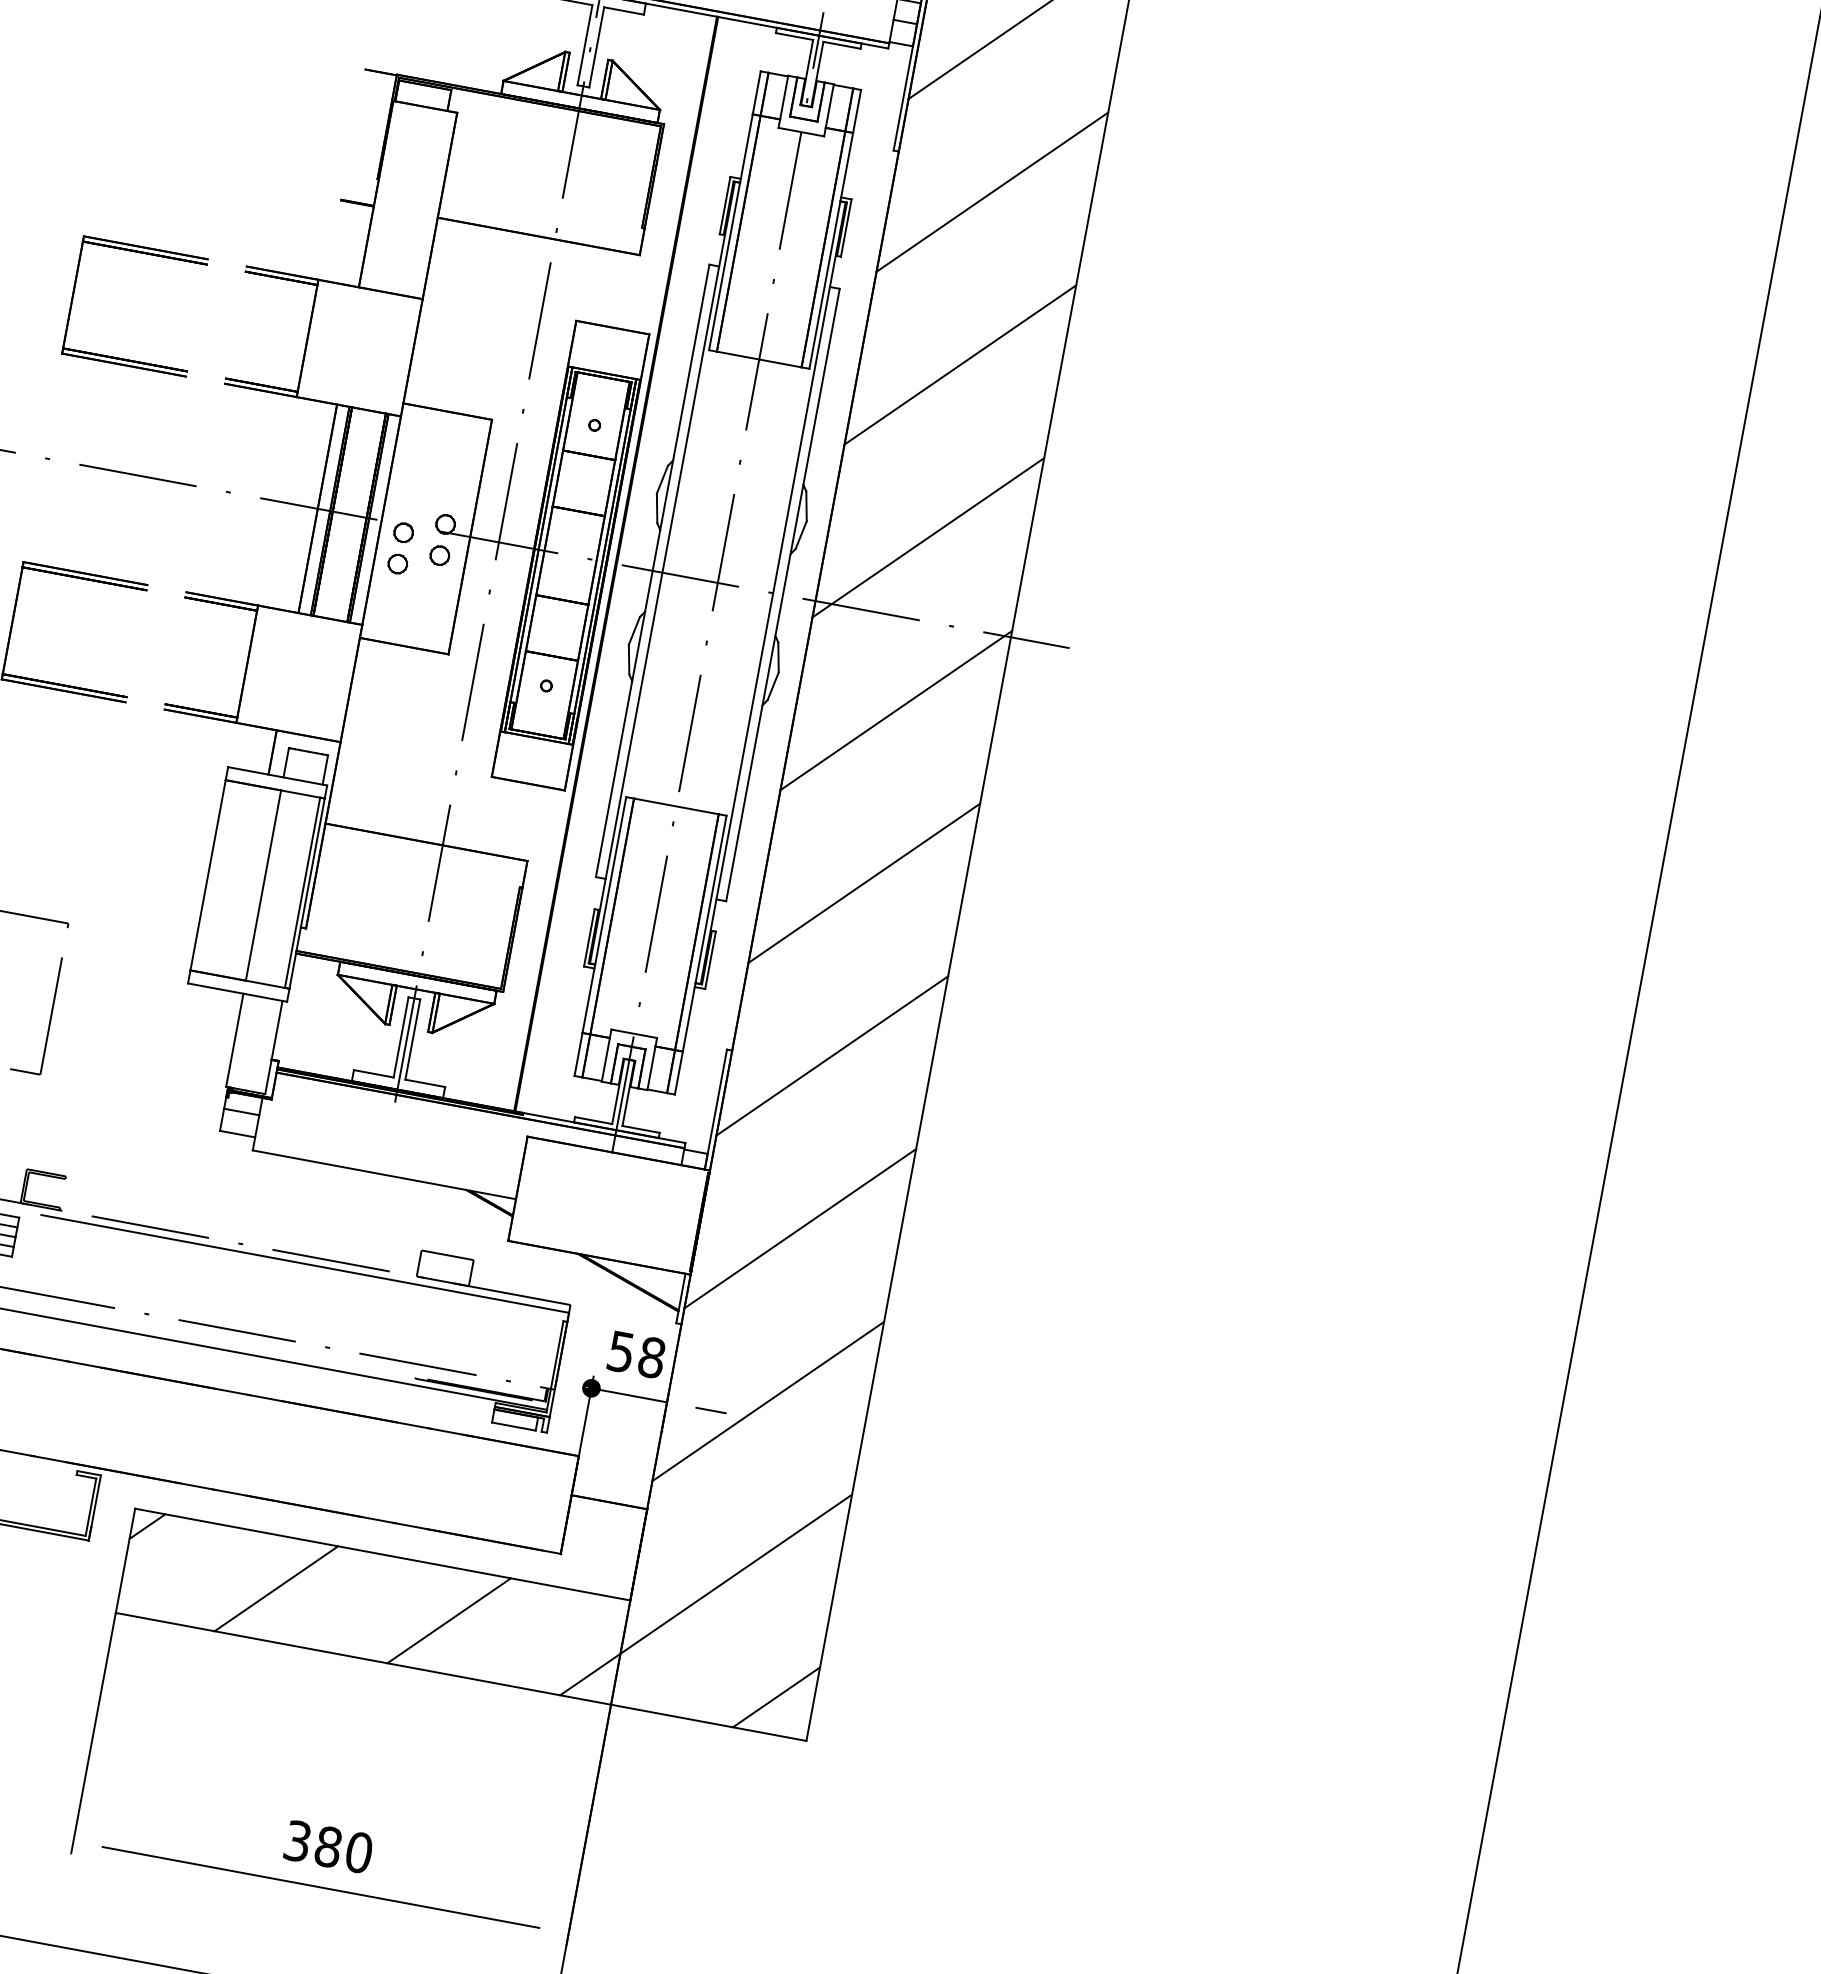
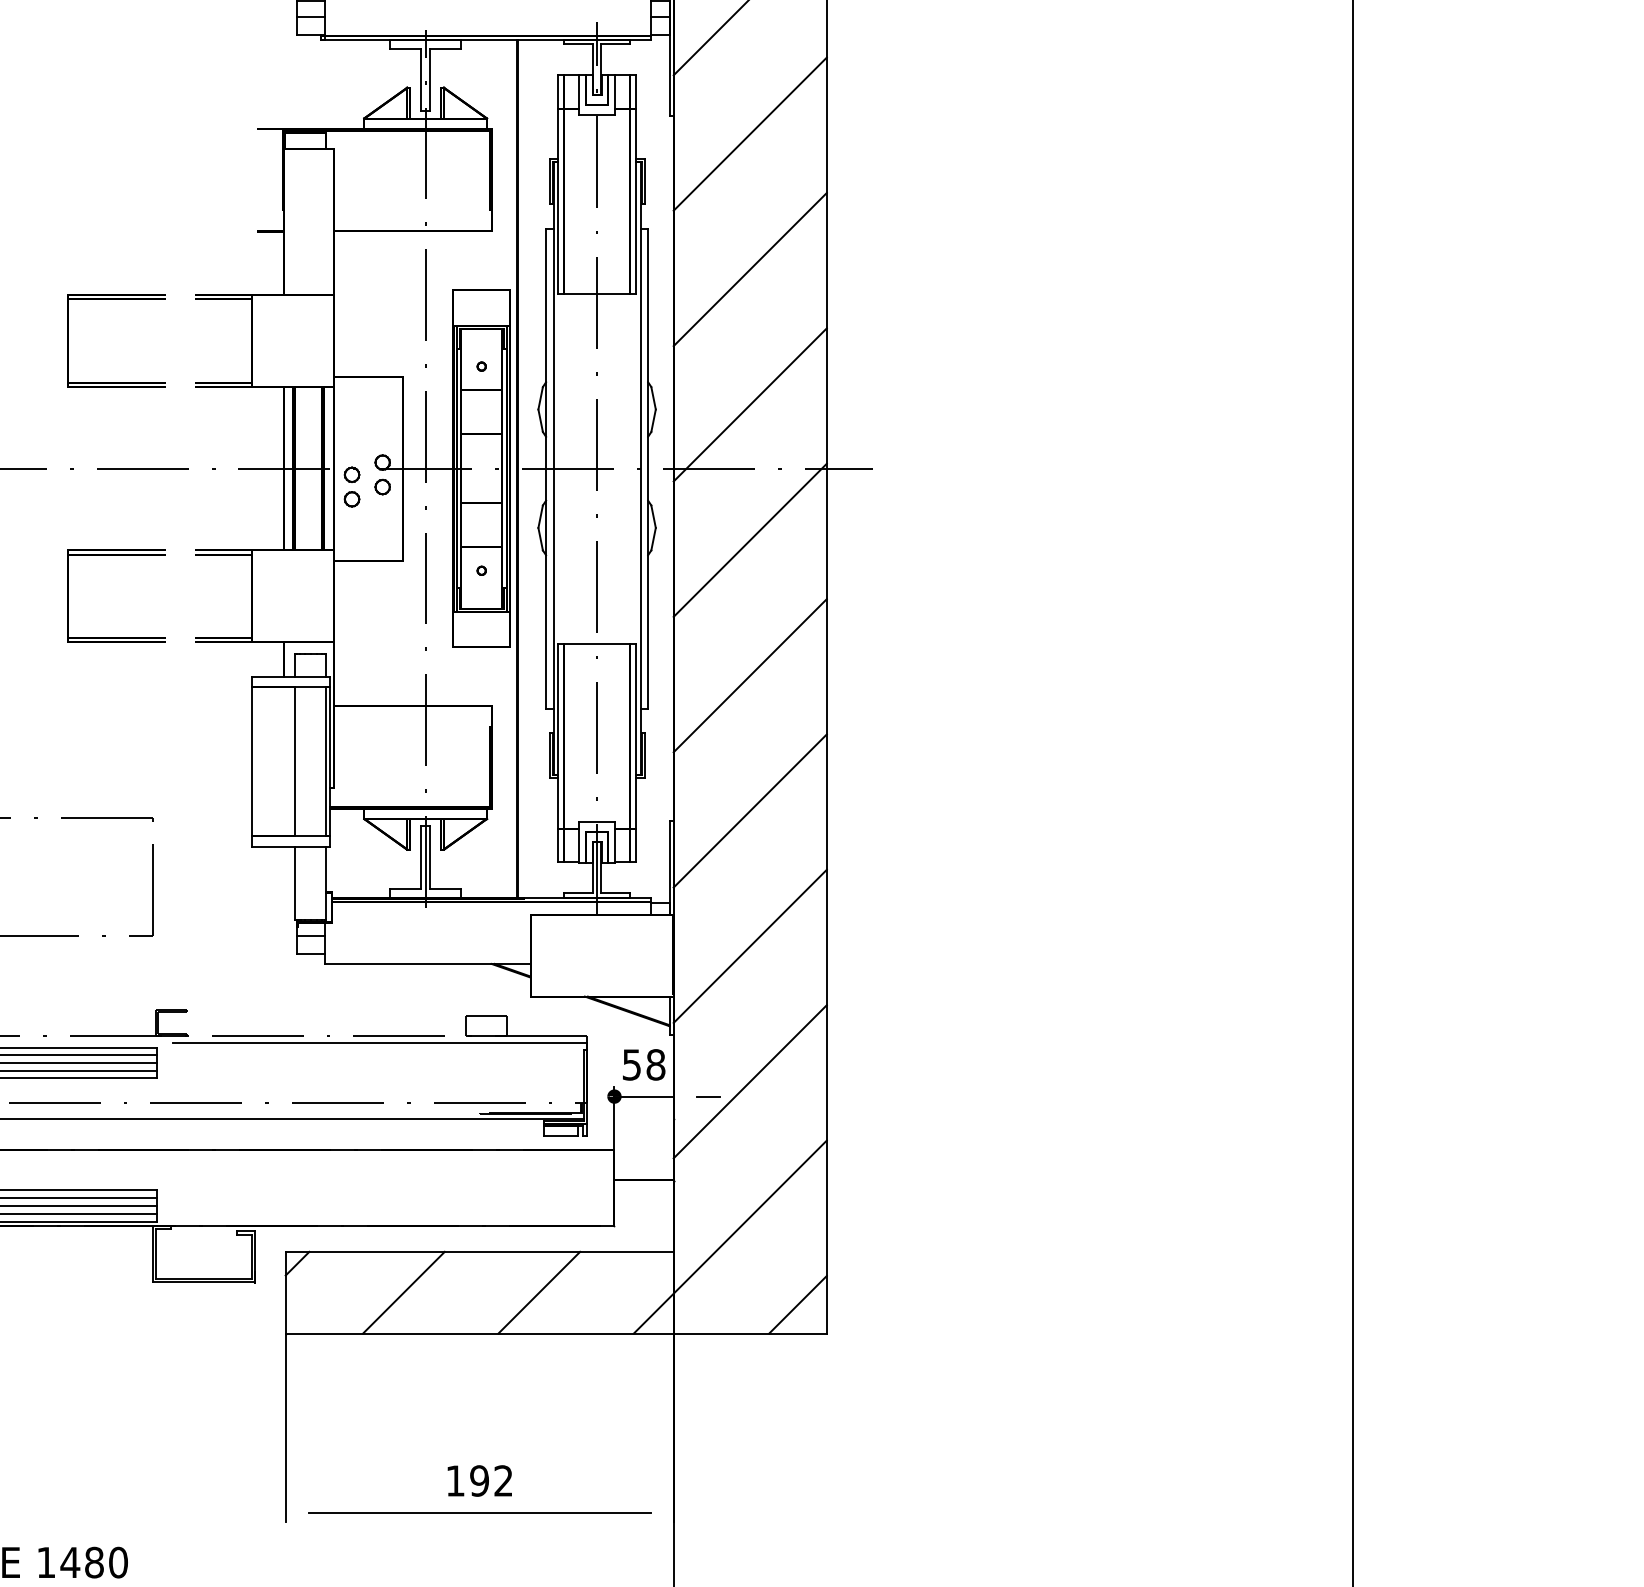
text: (328, 1846) -> (479, 1480), 380 -> 192

